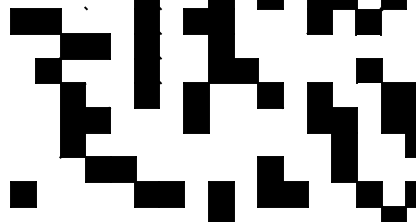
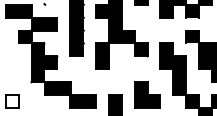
fill: (22, 194) -> (11, 101), removed

